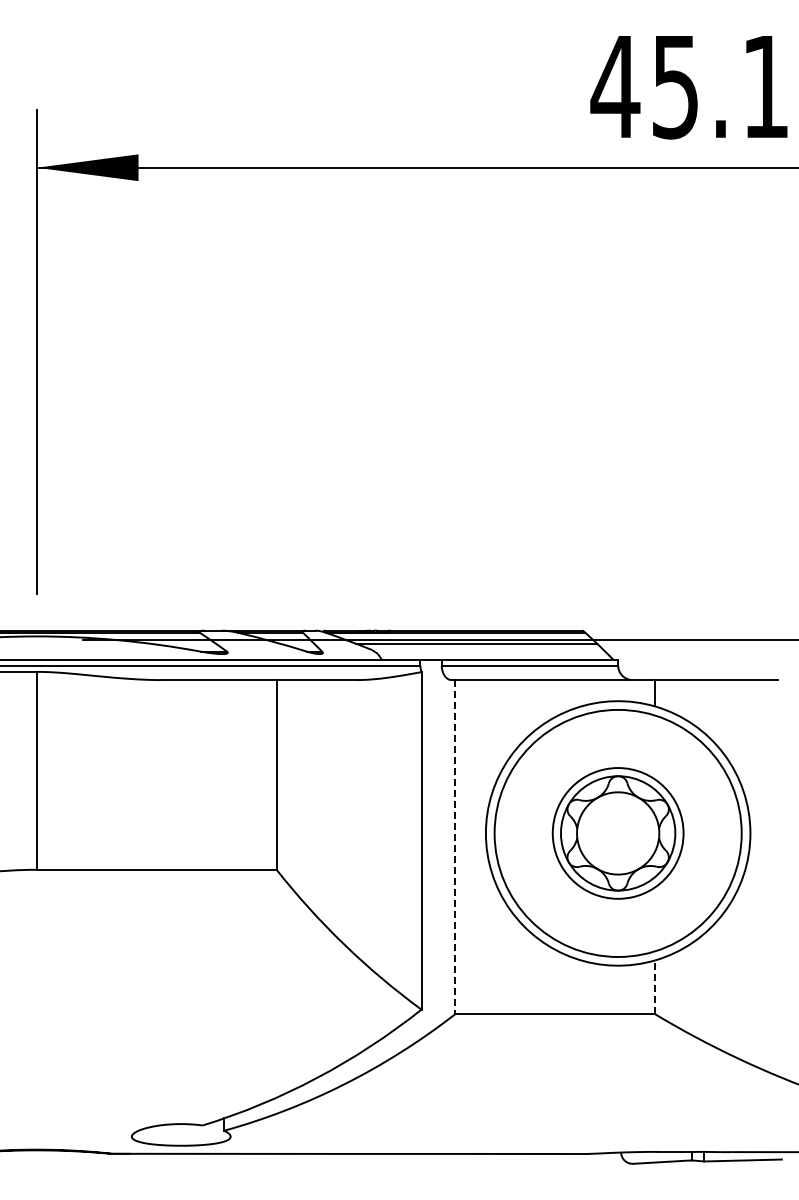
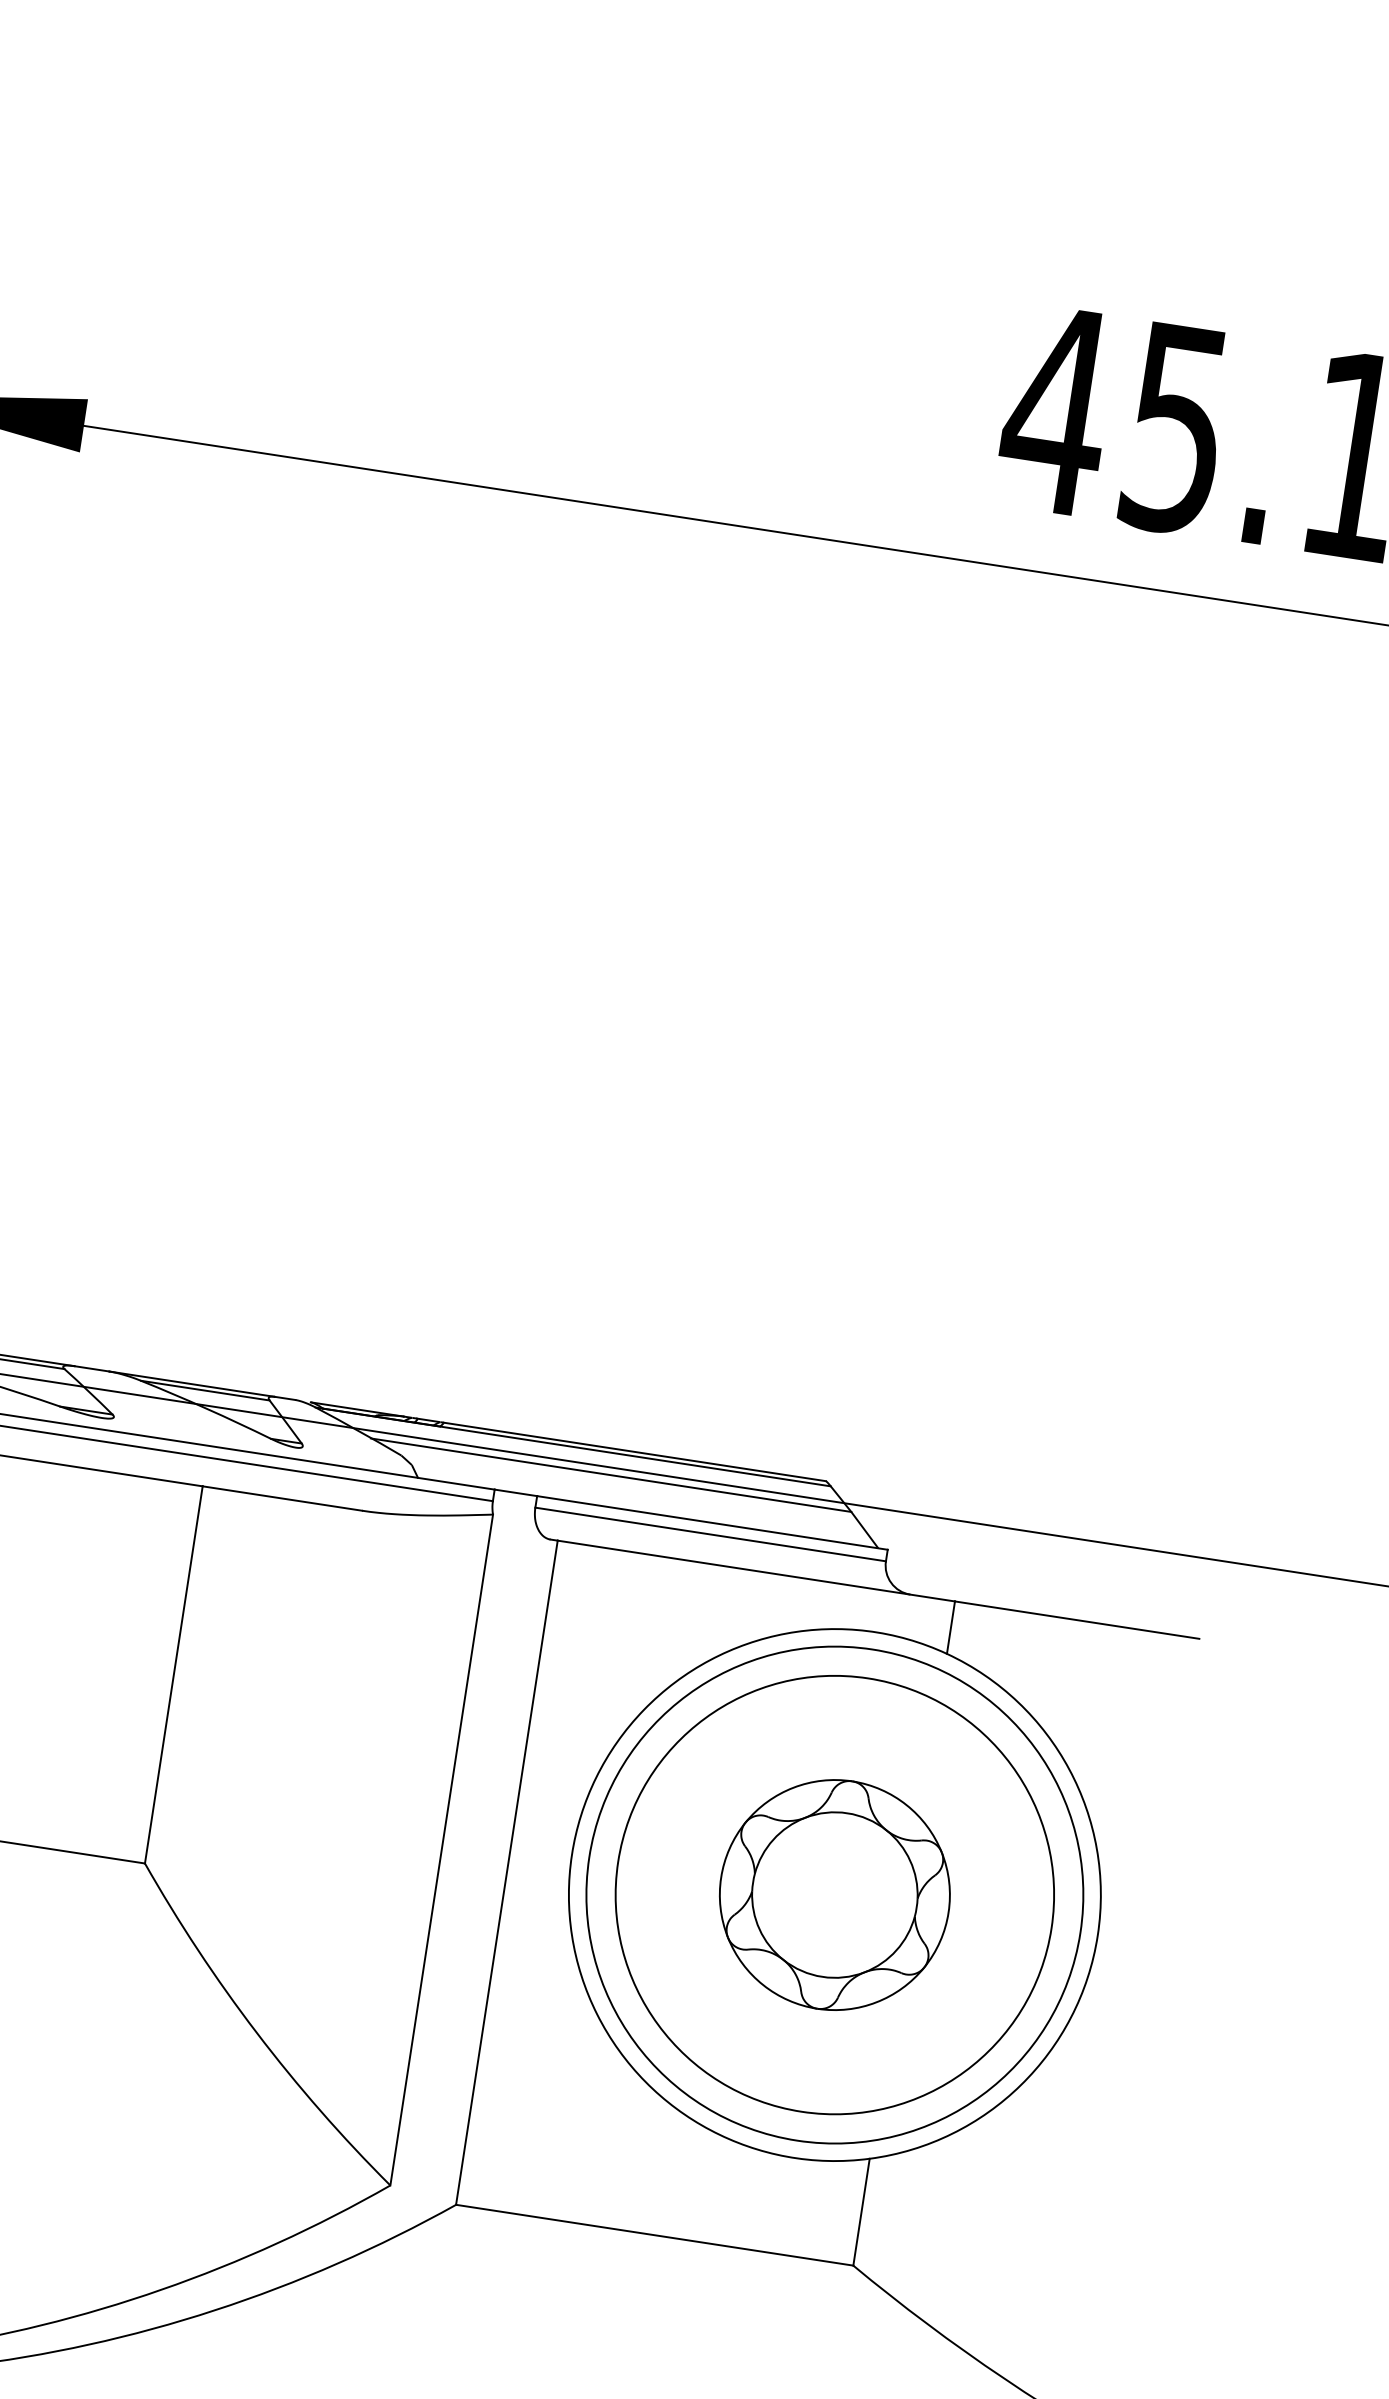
circle: (618, 833) -> (835, 1895), size x1.67
line: (455, 847) -> (507, 1873), dashed -> solid
line: (655, 987) -> (862, 2212), dashed -> solid

